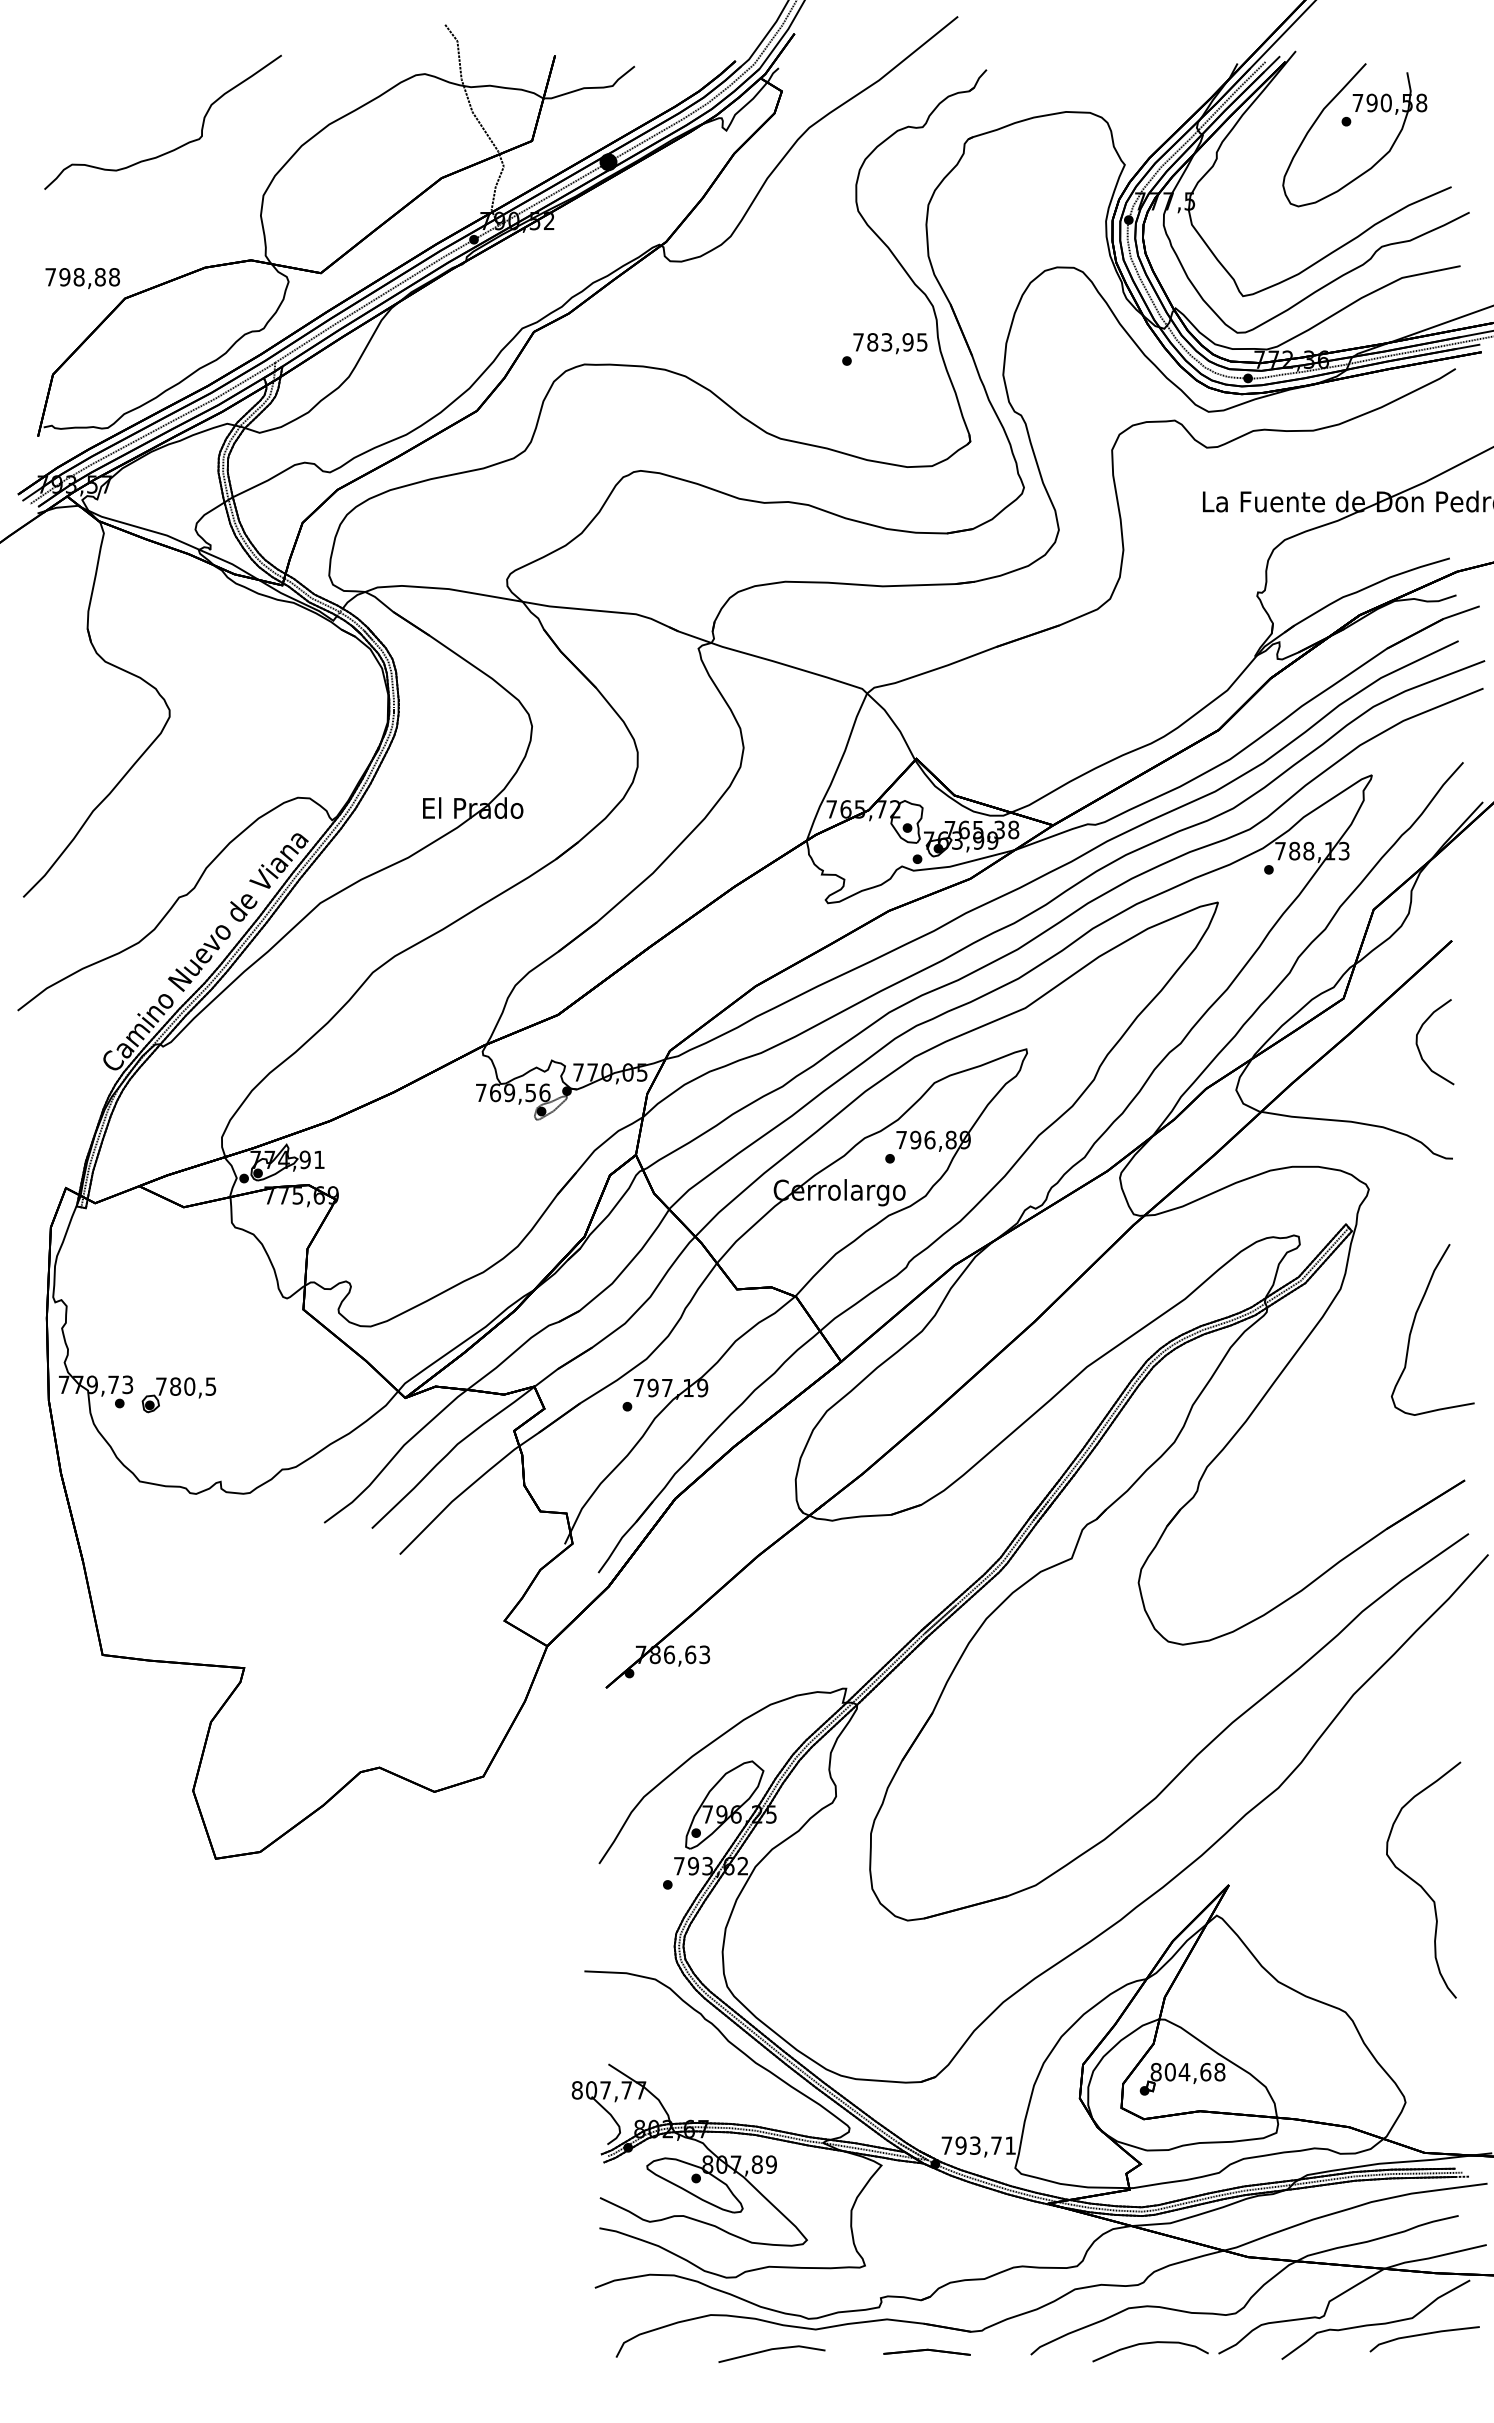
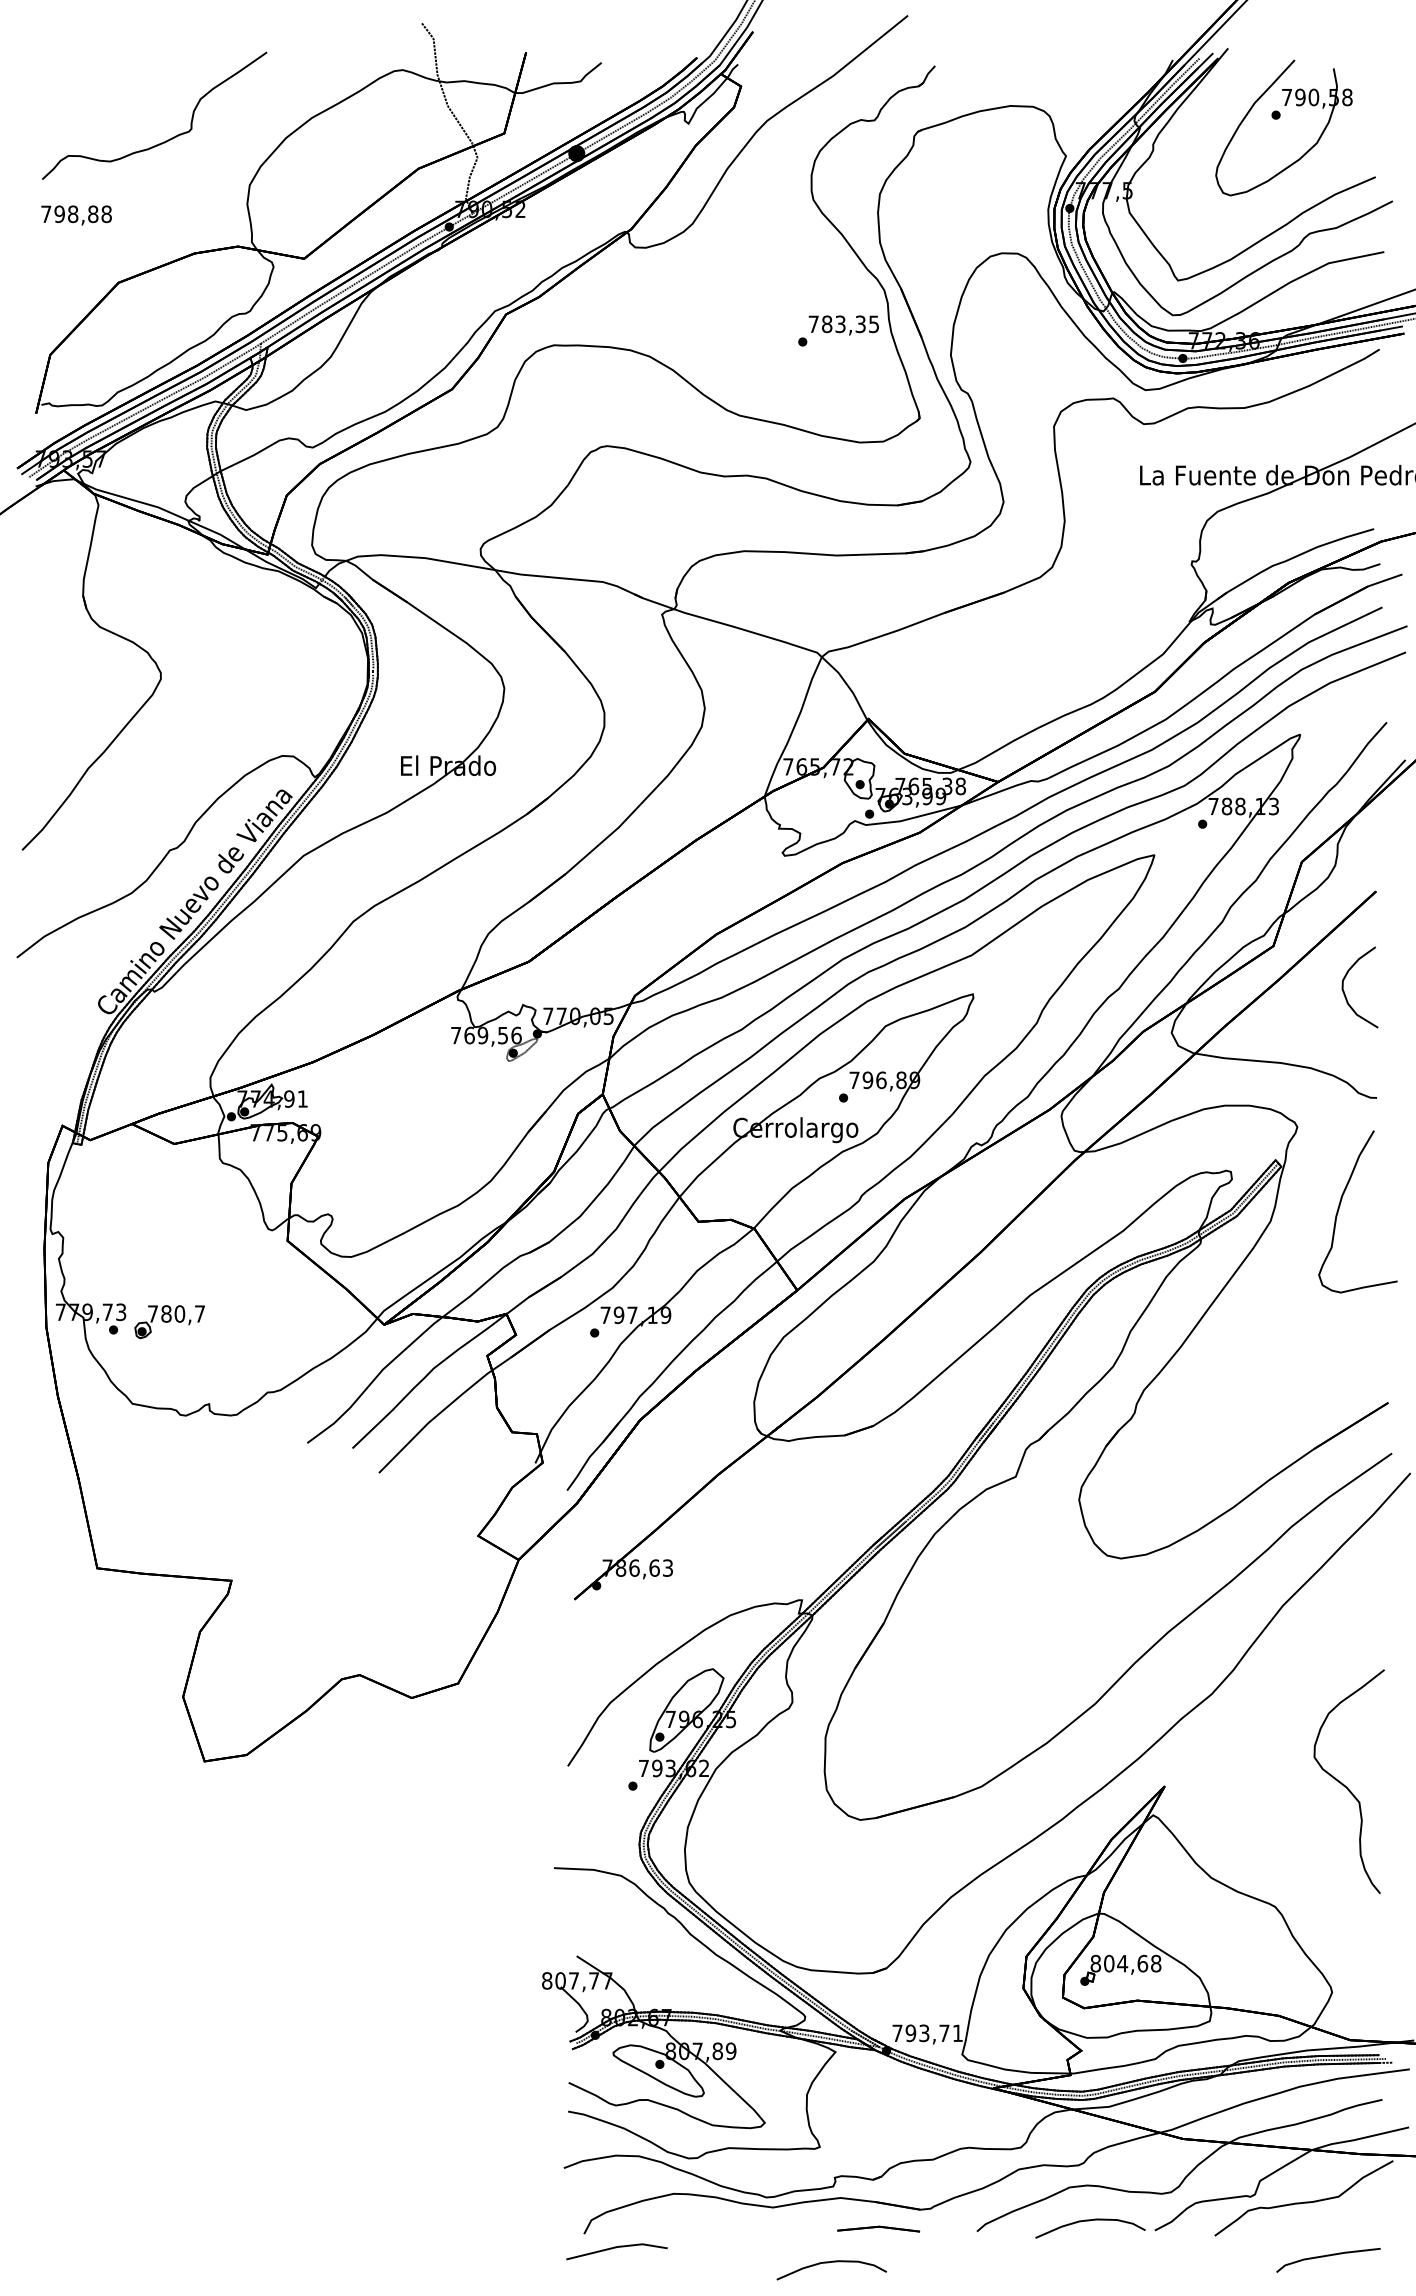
text: (82, 278) -> (76, 215), moved
text: (907, 342) -> (860, 324), 783,95 -> 783,35
curve: (1414, 1323) -> (1340, 1205), moved
text: (210, 1386) -> (199, 1313), 780,5 -> 780,7
part: (1424, 2339) -> (1328, 2260), moved
line: (771, 2350) -> (616, 2248), moved
curve: (874, 2388) -> (828, 2263), added

